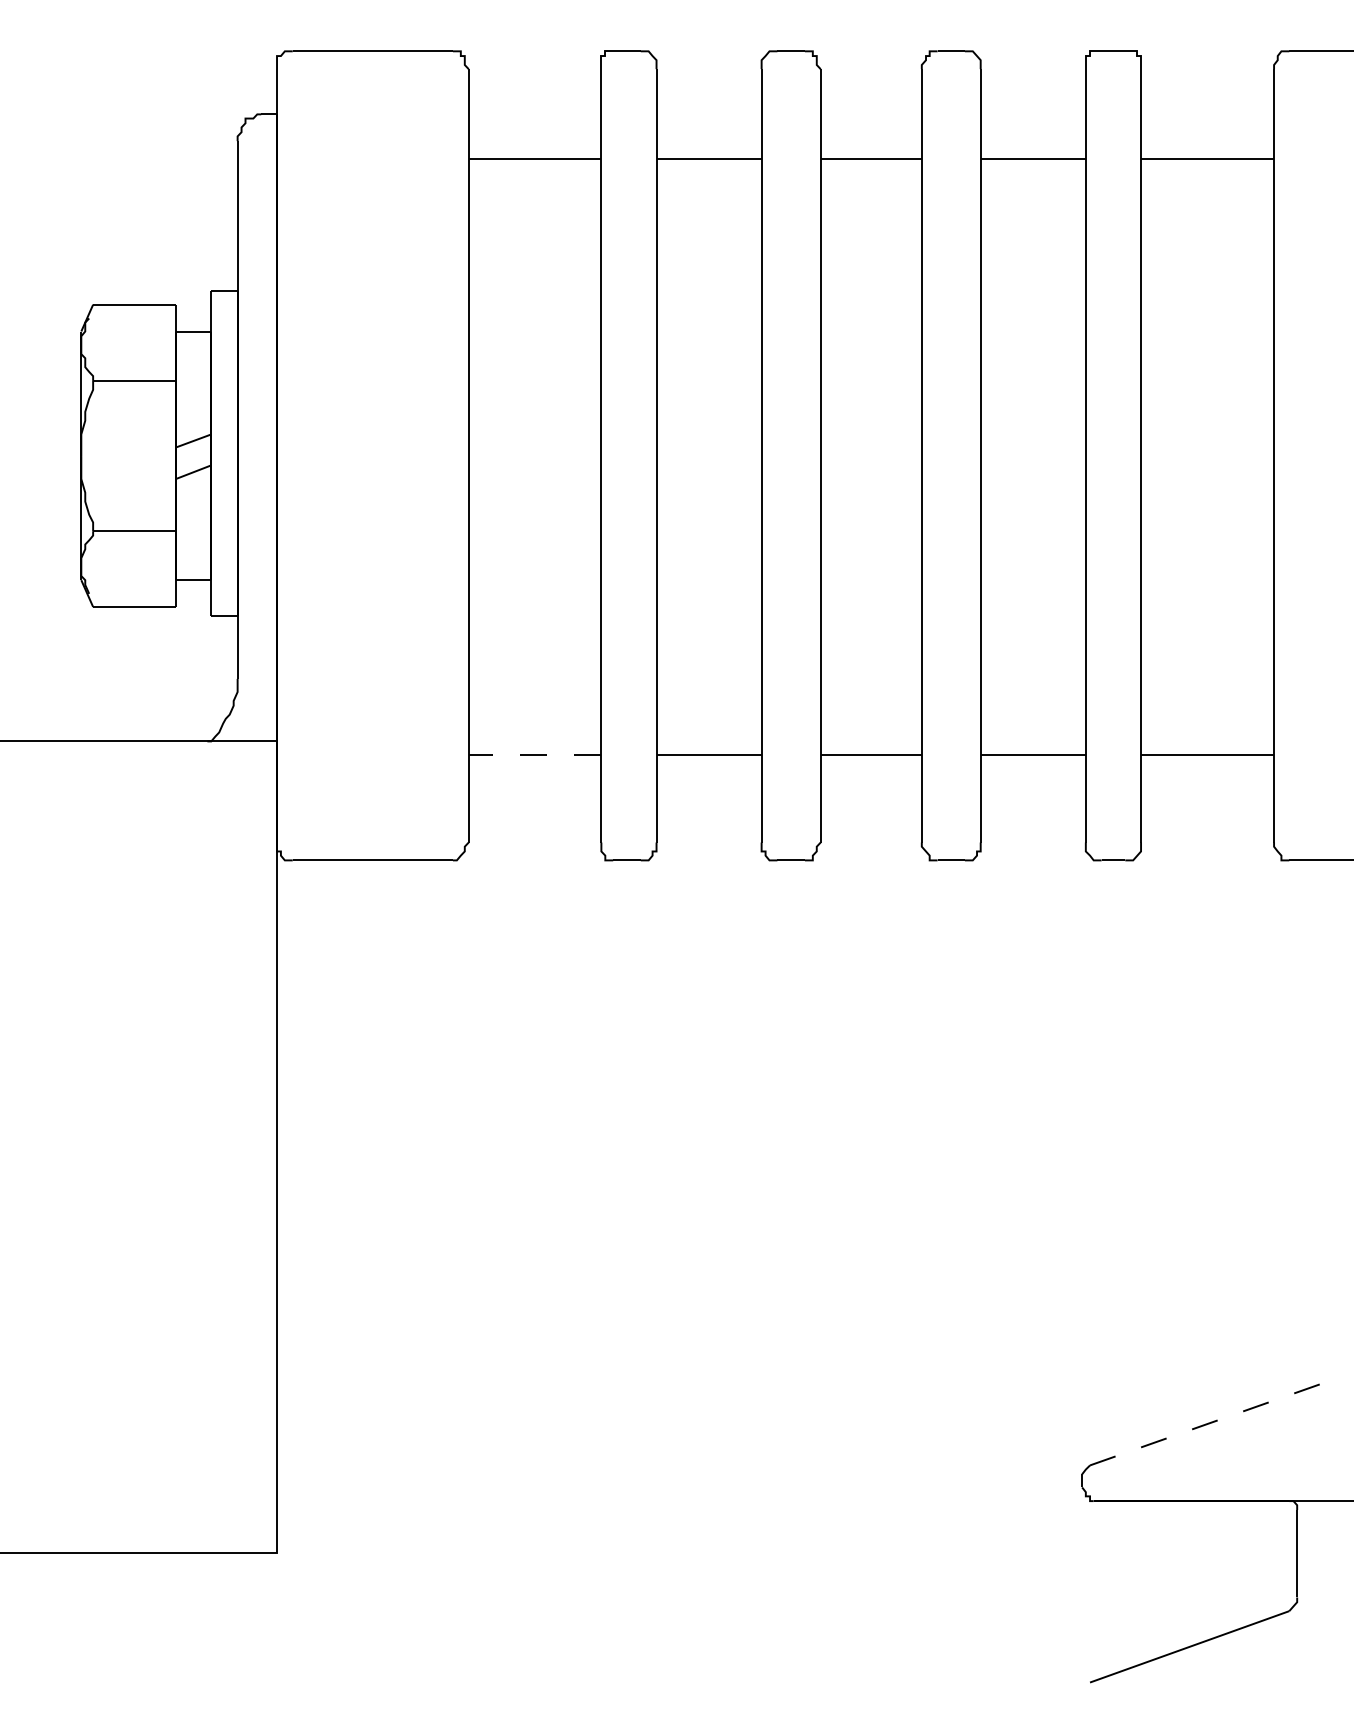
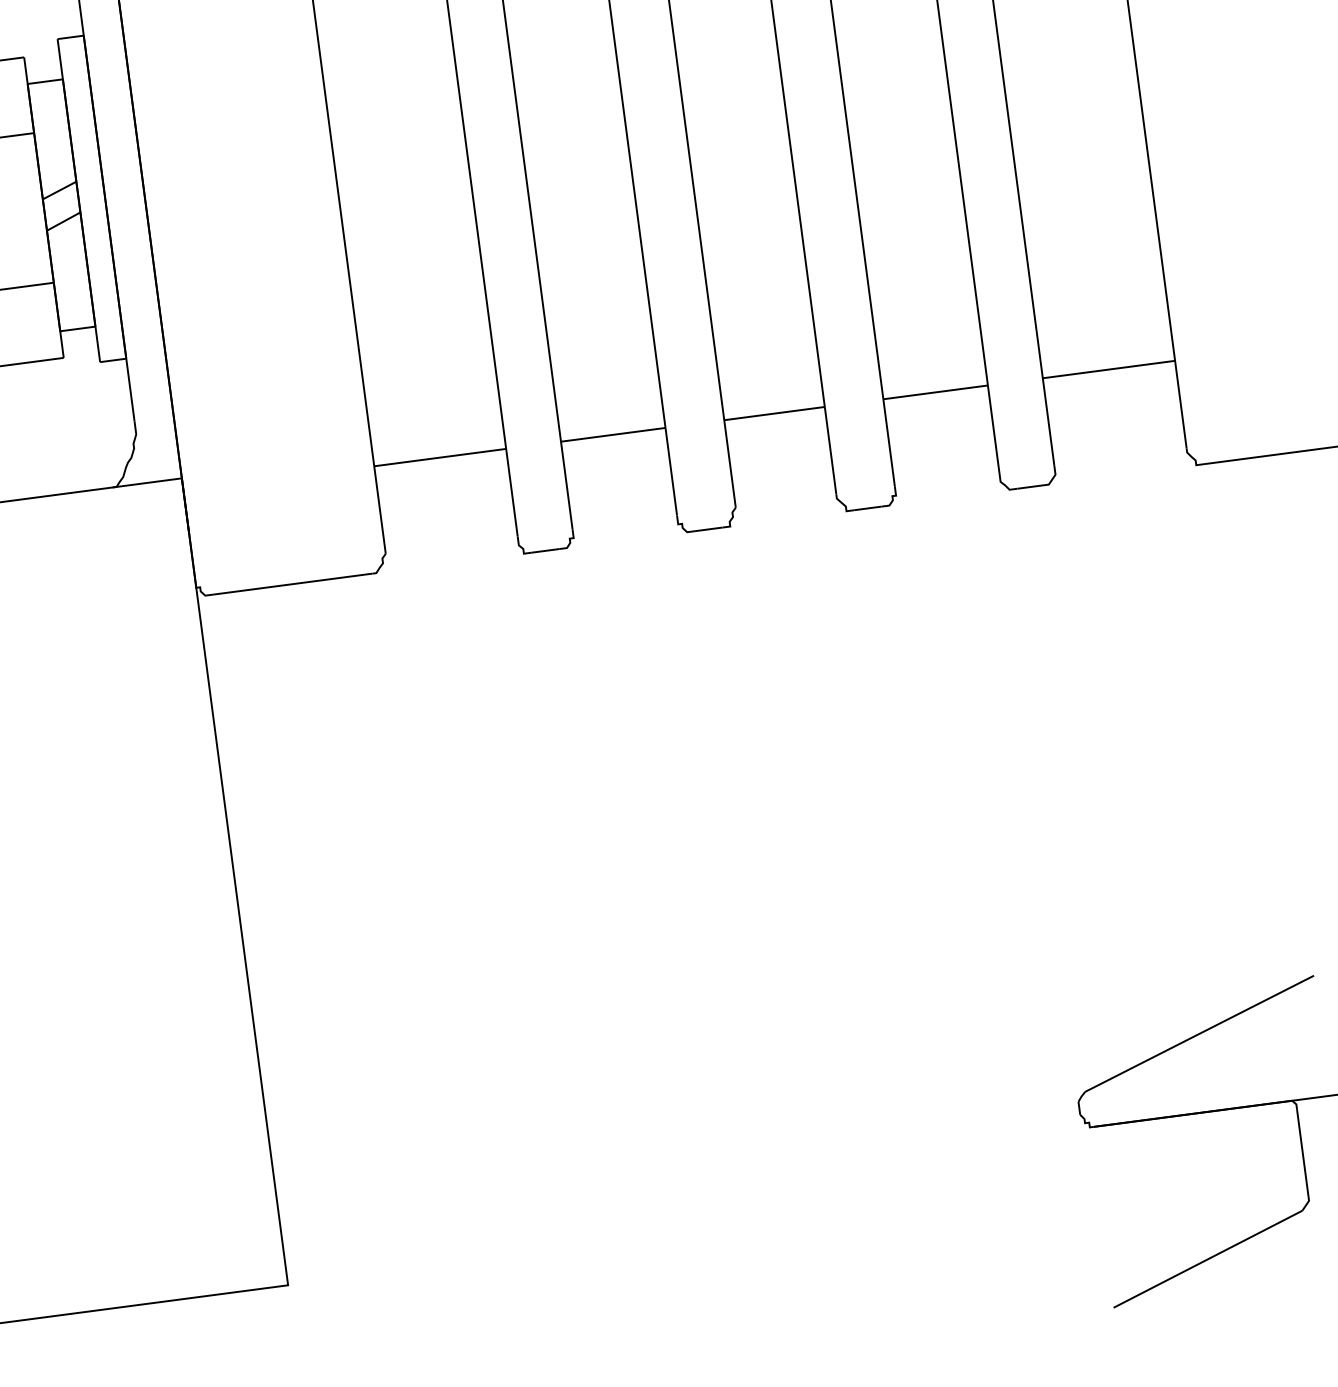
line: (534, 754) -> (439, 457), dashed -> solid
line: (1210, 1422) -> (1199, 1033), dashed -> solid

